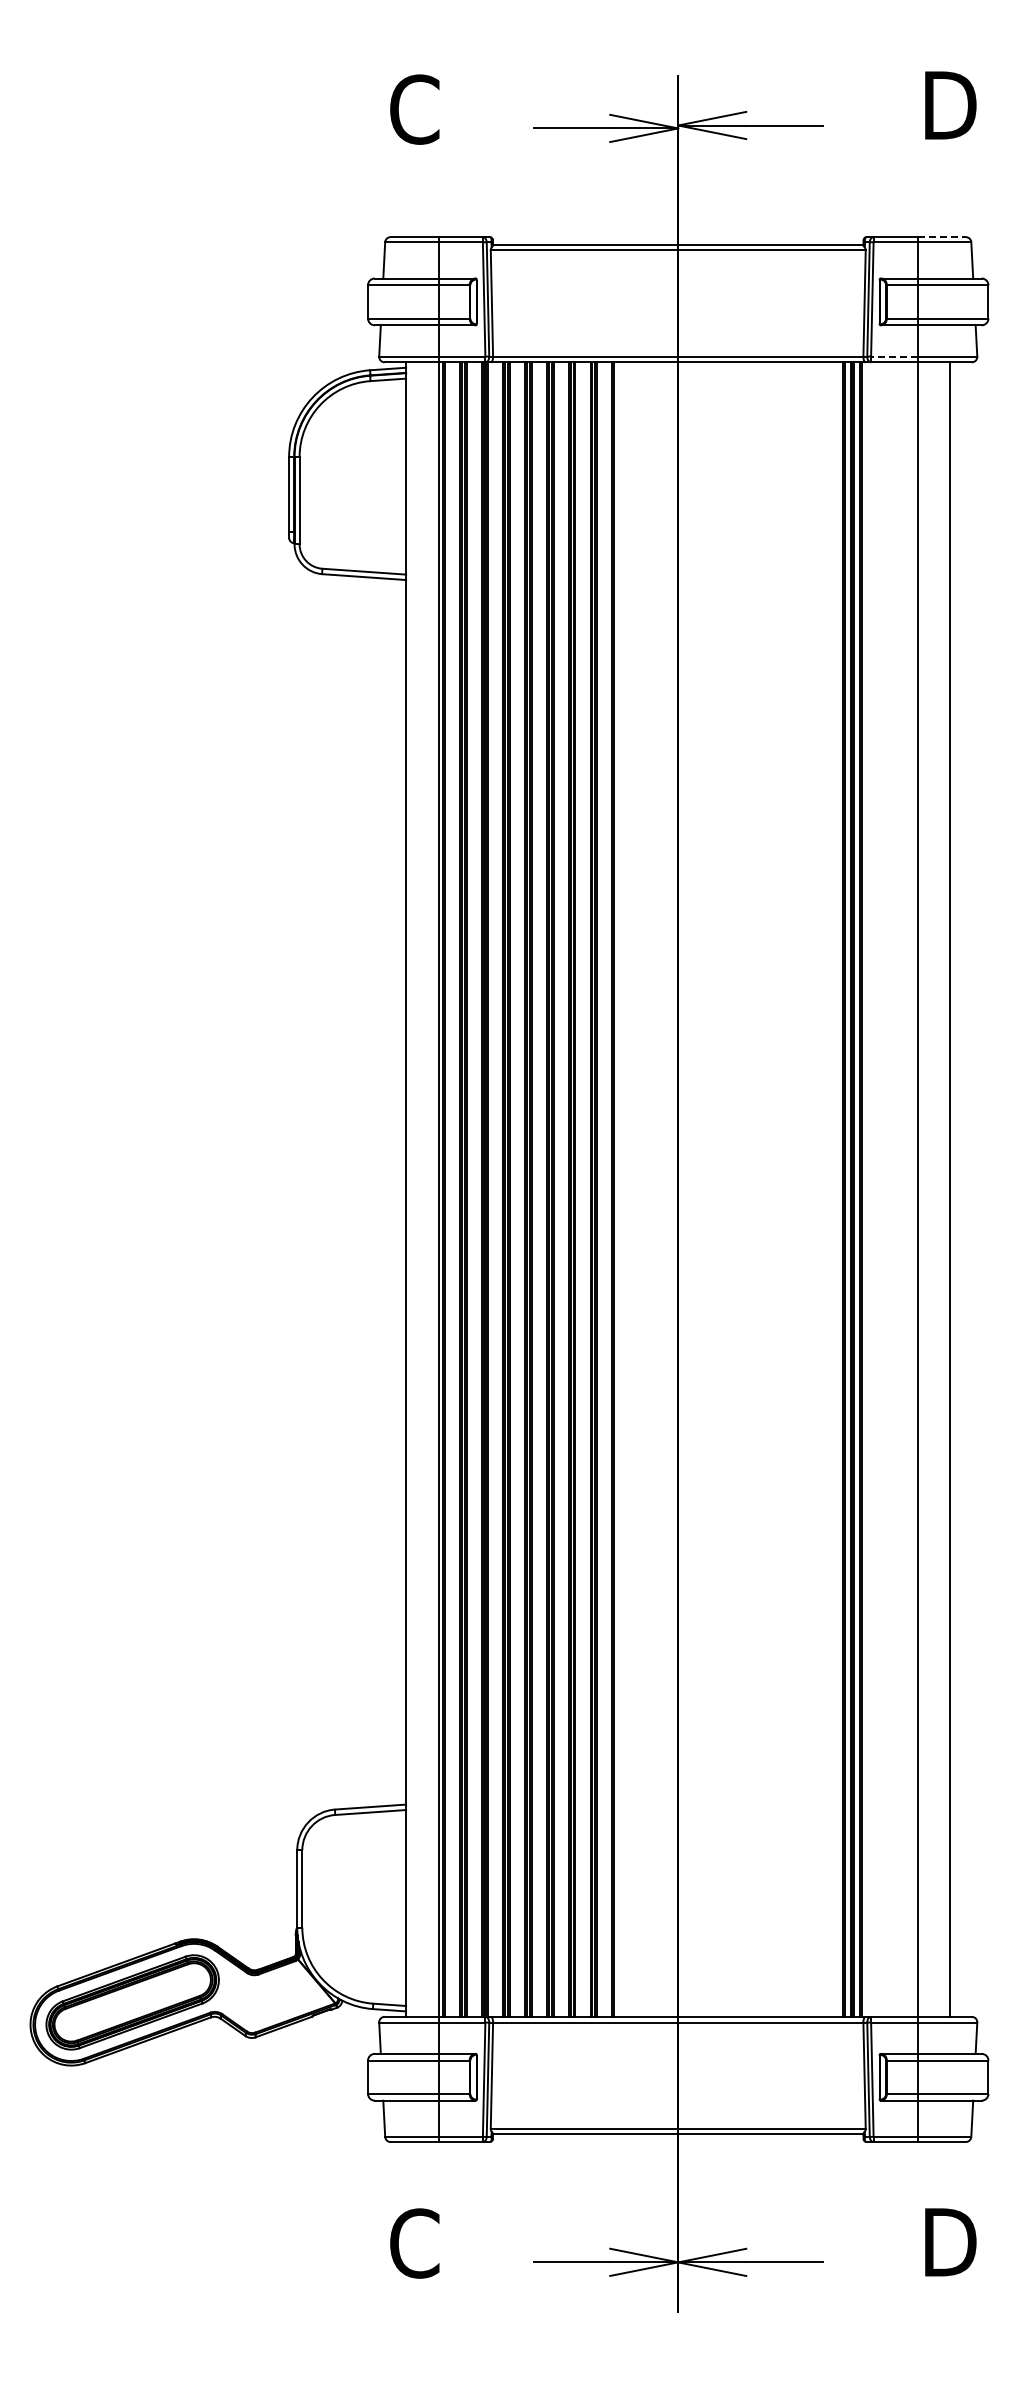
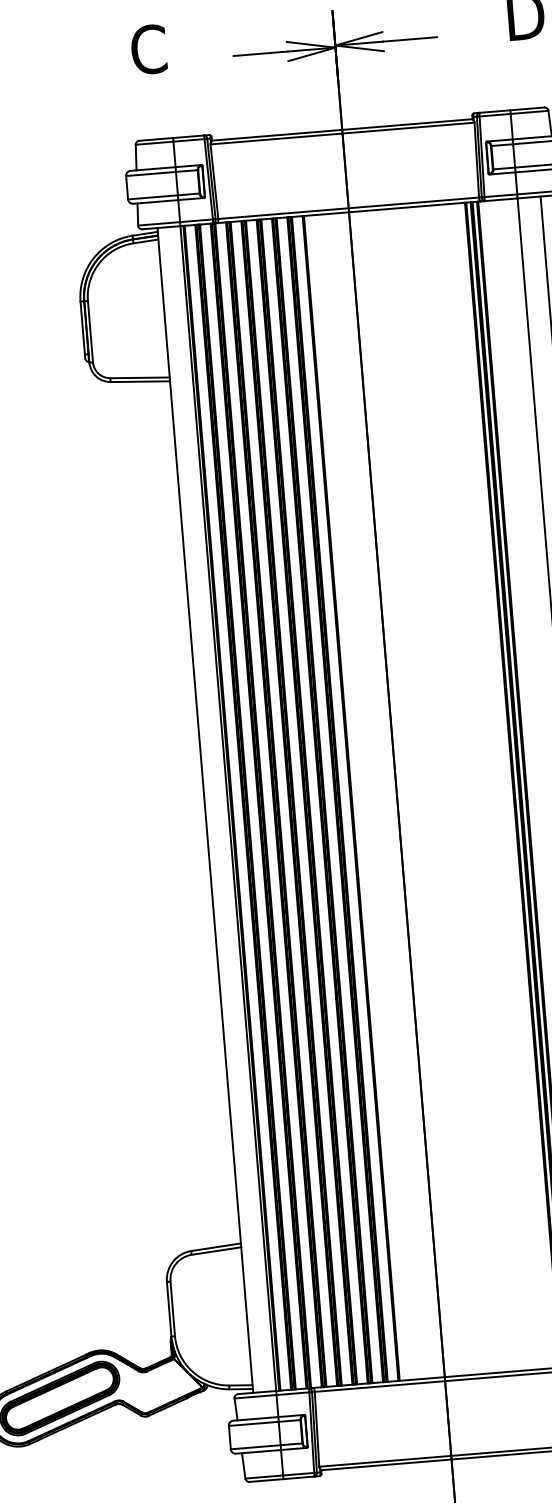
line: (942, 237) -> (527, 109), dashed -> solid
line: (893, 356) -> (500, 195), dashed -> solid

